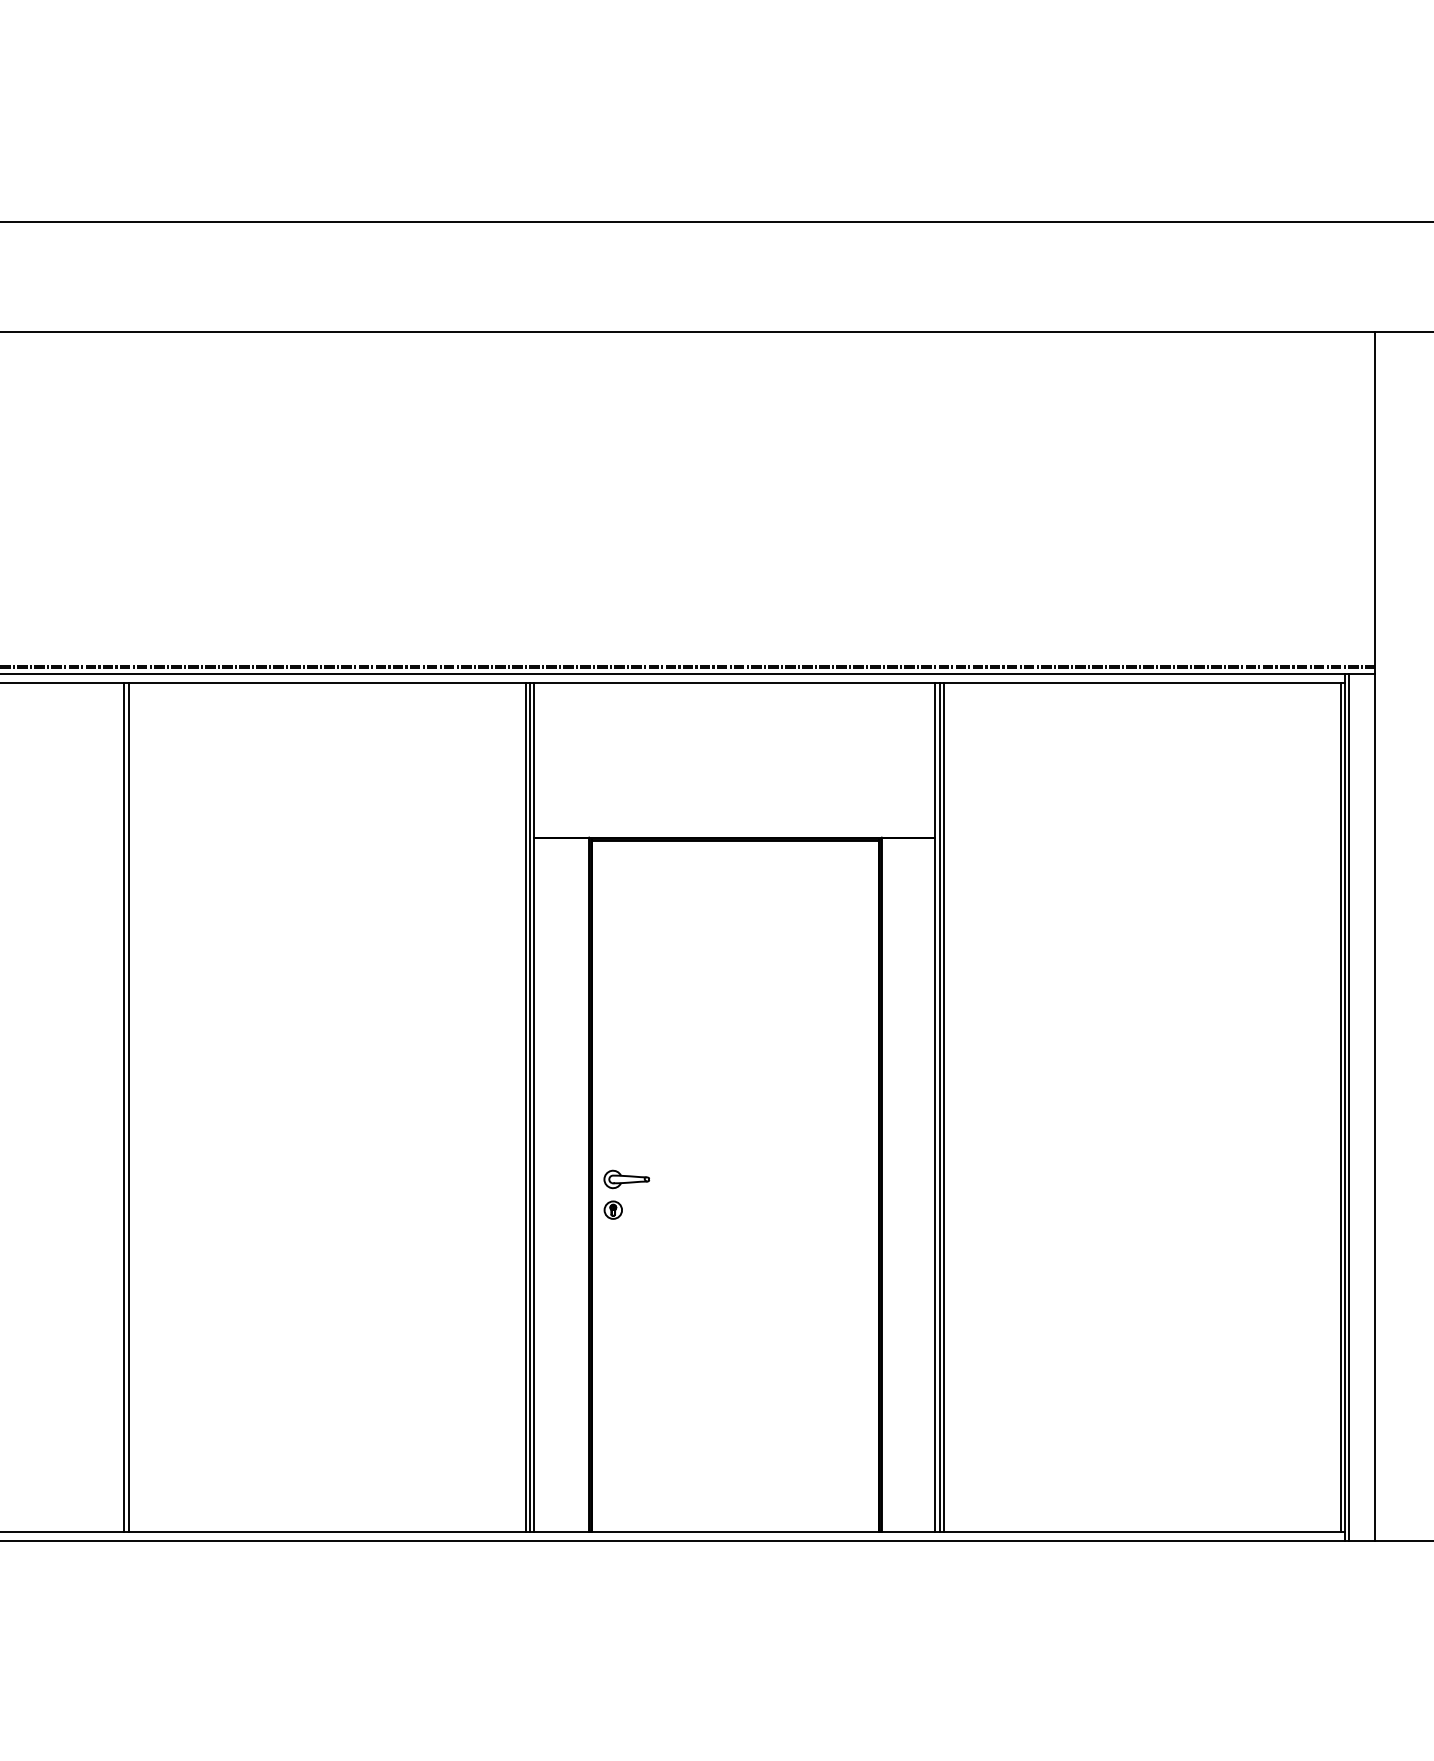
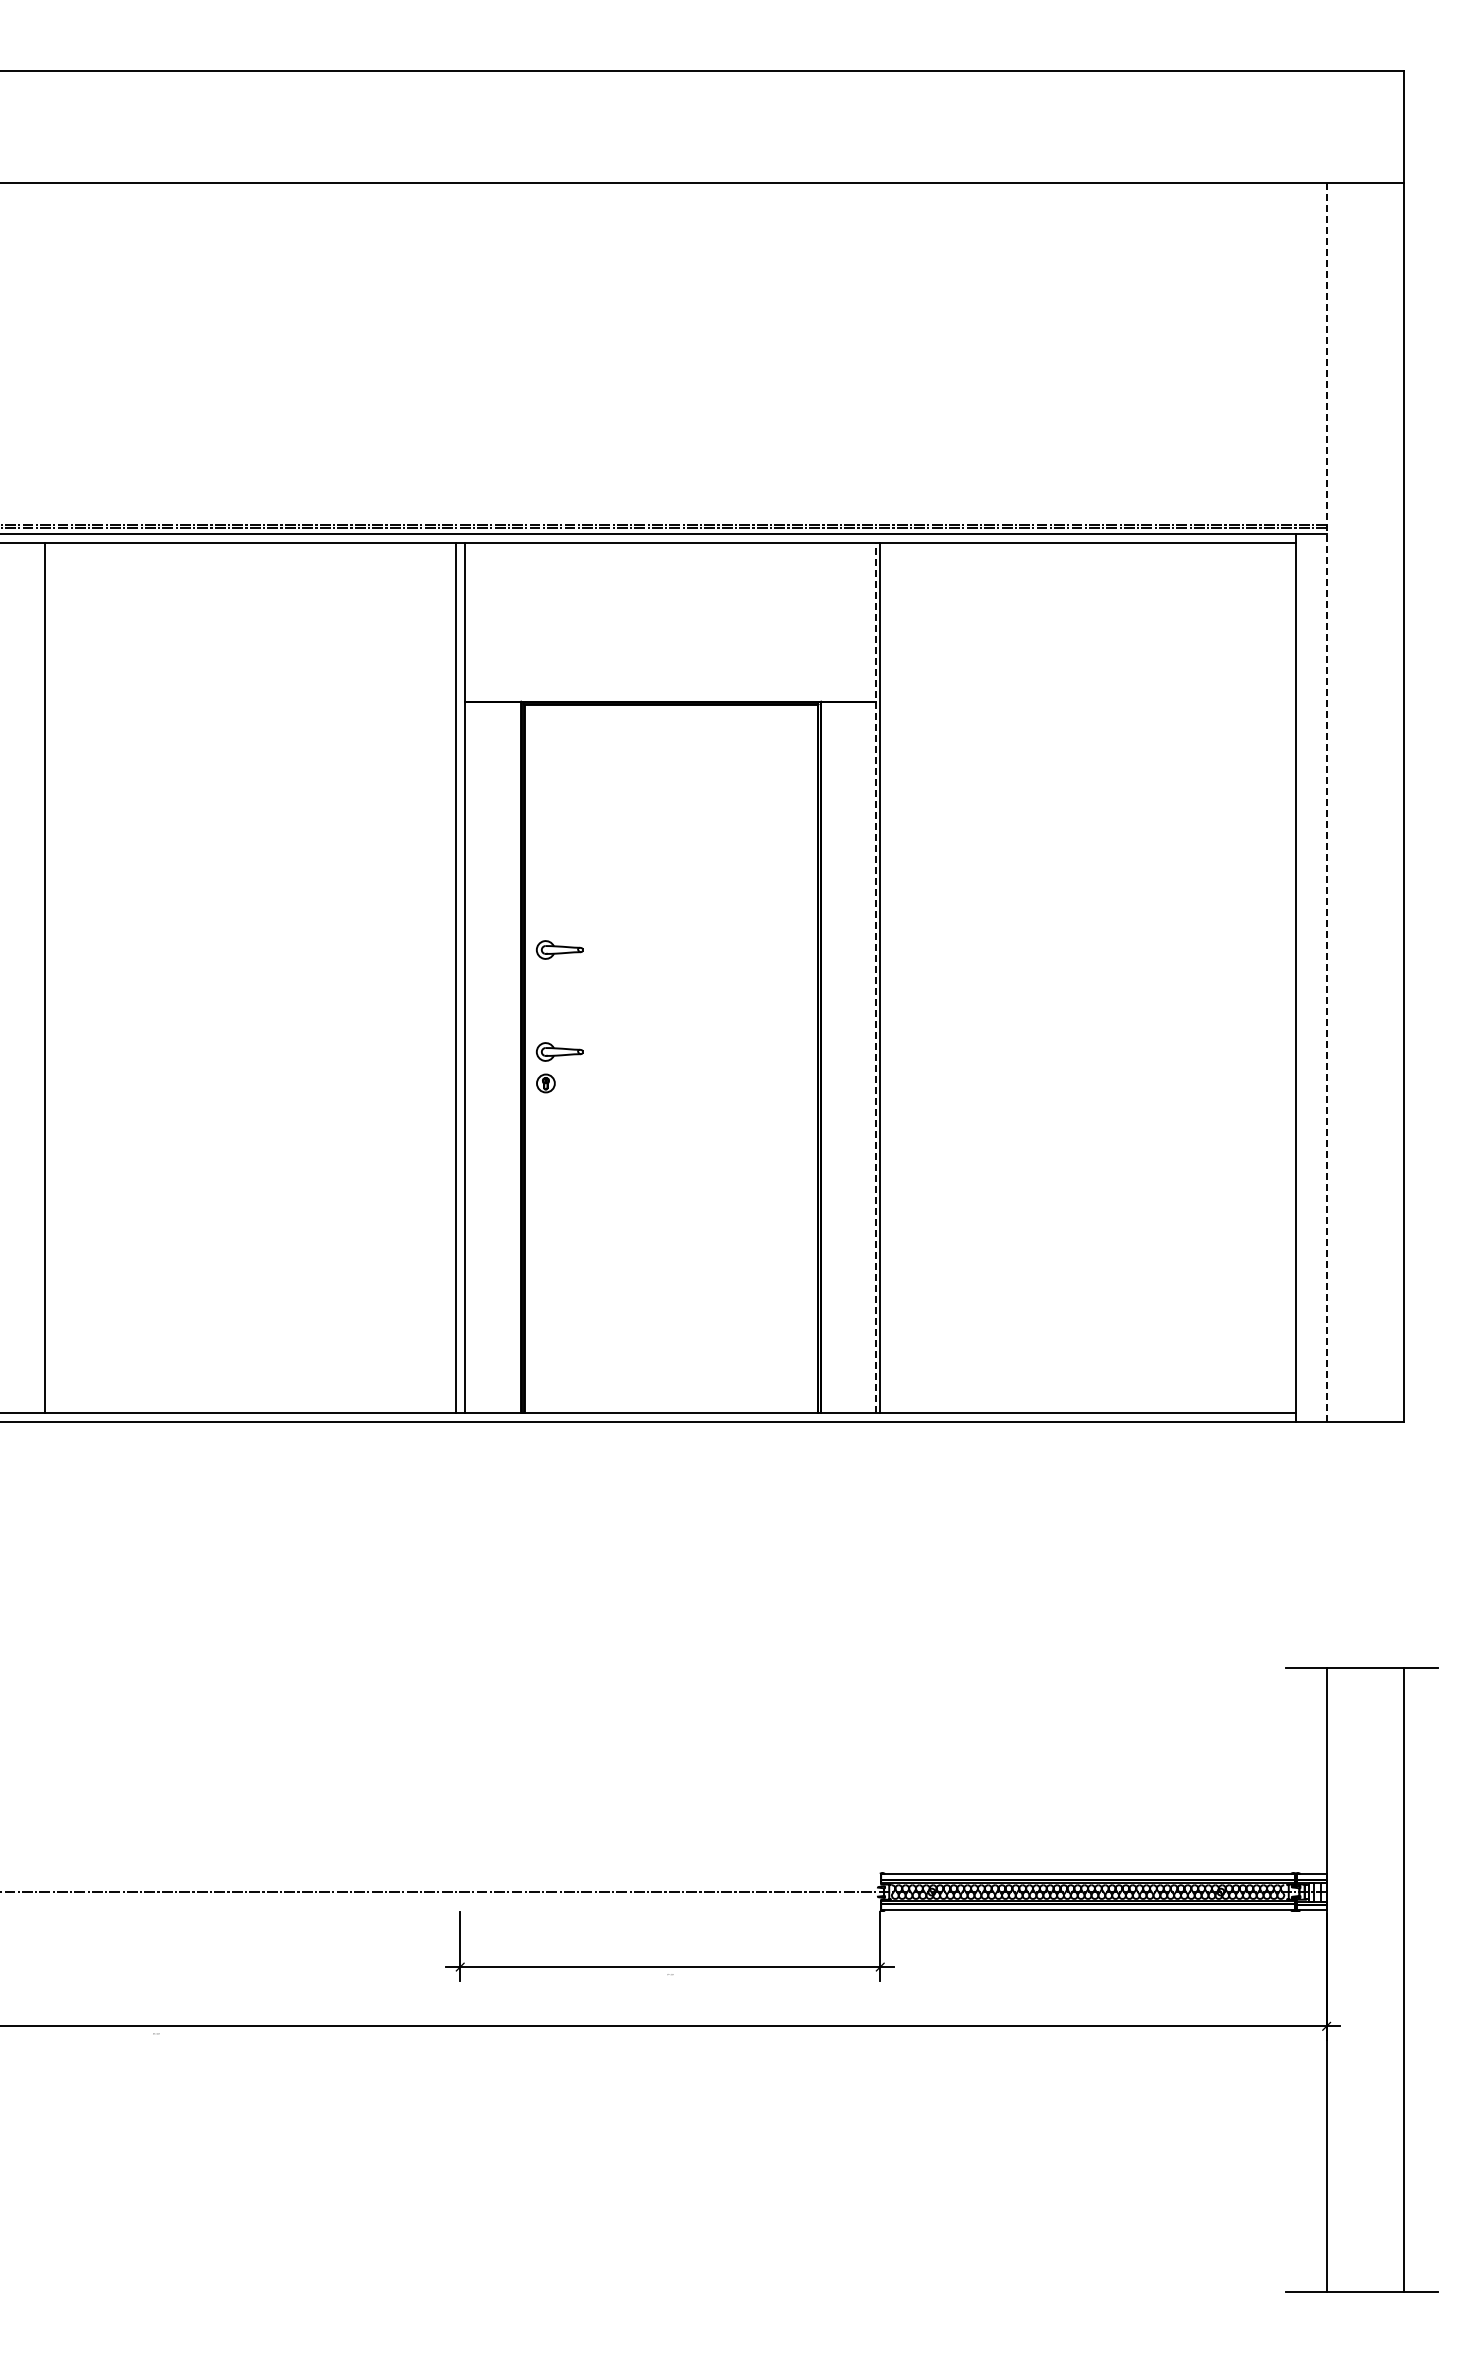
line: (1374, 936) -> (1326, 802), solid -> dashed
part: (626, 1079) -> (559, 949), added
line: (128, 1106) -> (49, 977), removed
line: (529, 1106) -> (460, 977), removed
line: (934, 1106) -> (875, 977), solid -> dashed
line: (943, 1106) -> (884, 977), removed
line: (1340, 1106) -> (1291, 977), removed
line: (1348, 1107) -> (1299, 978), removed

